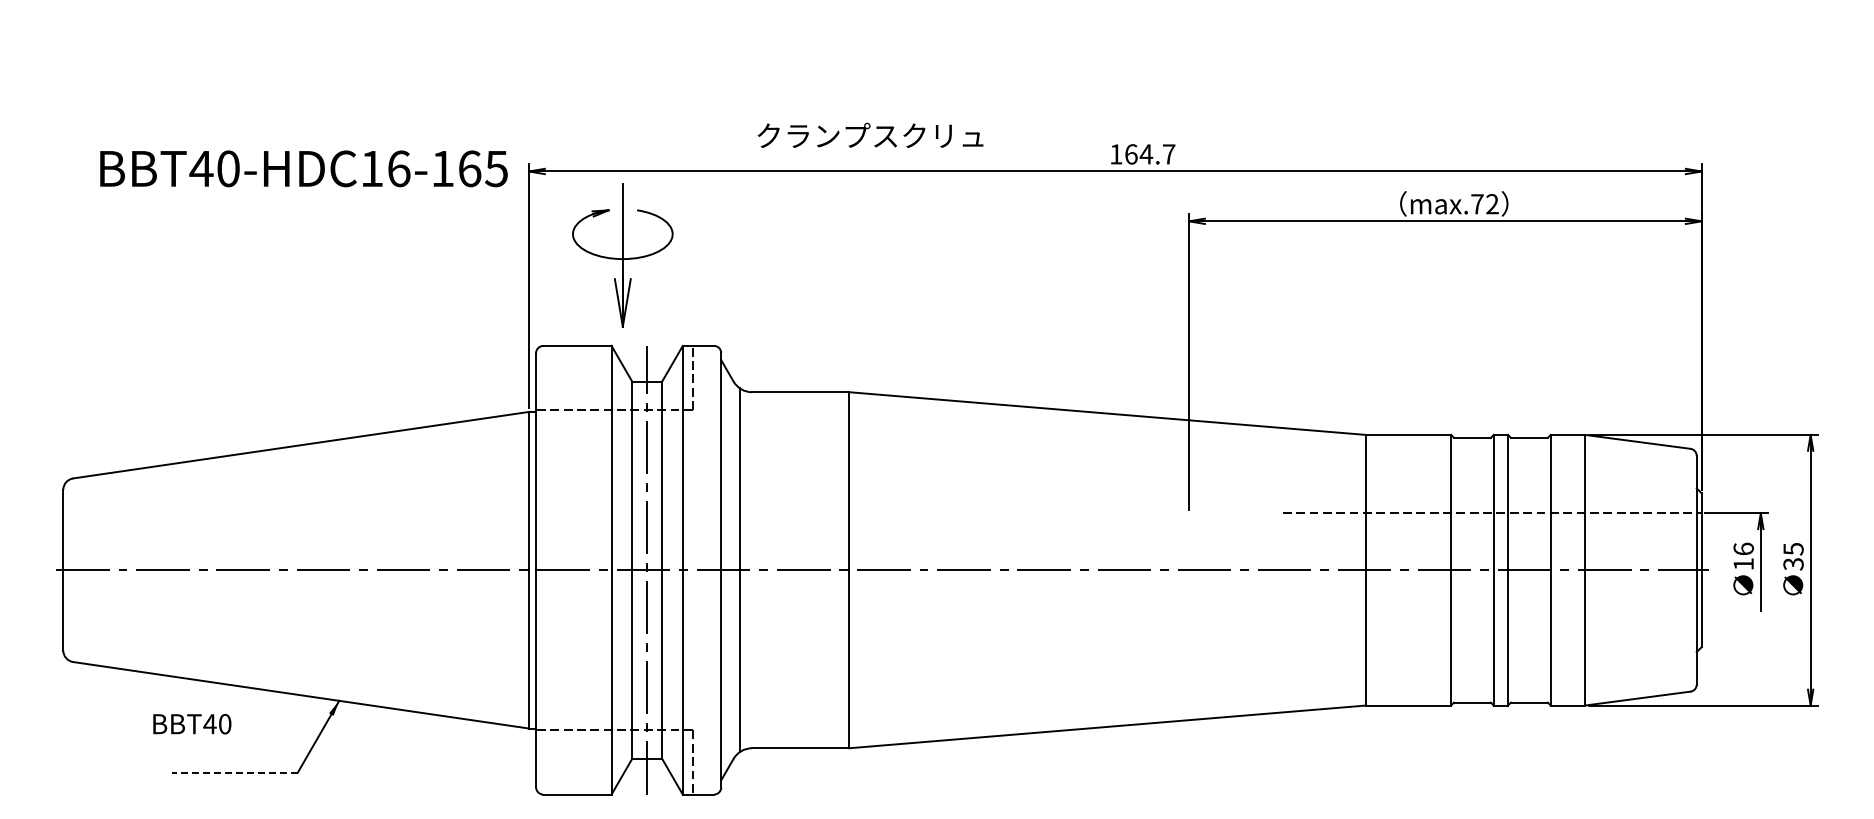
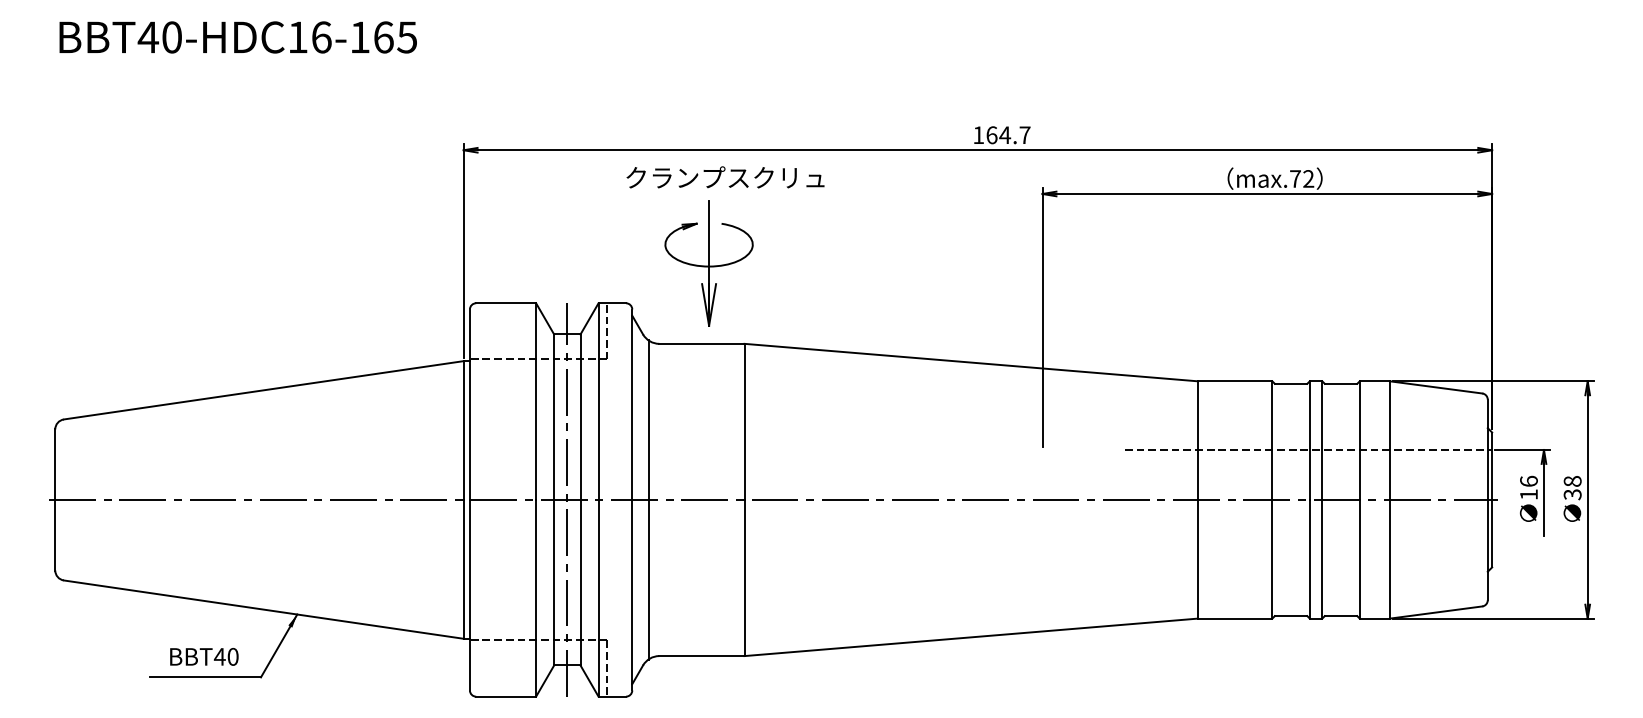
text: (870, 134) -> (725, 176), moved
text: (303, 168) -> (237, 37), moved
part: (622, 255) -> (708, 263), moved
text: (1793, 548) -> (1572, 480), 35 -> 38
text: (192, 724) -> (204, 657), moved
line: (234, 772) -> (205, 677), dashed -> solid

